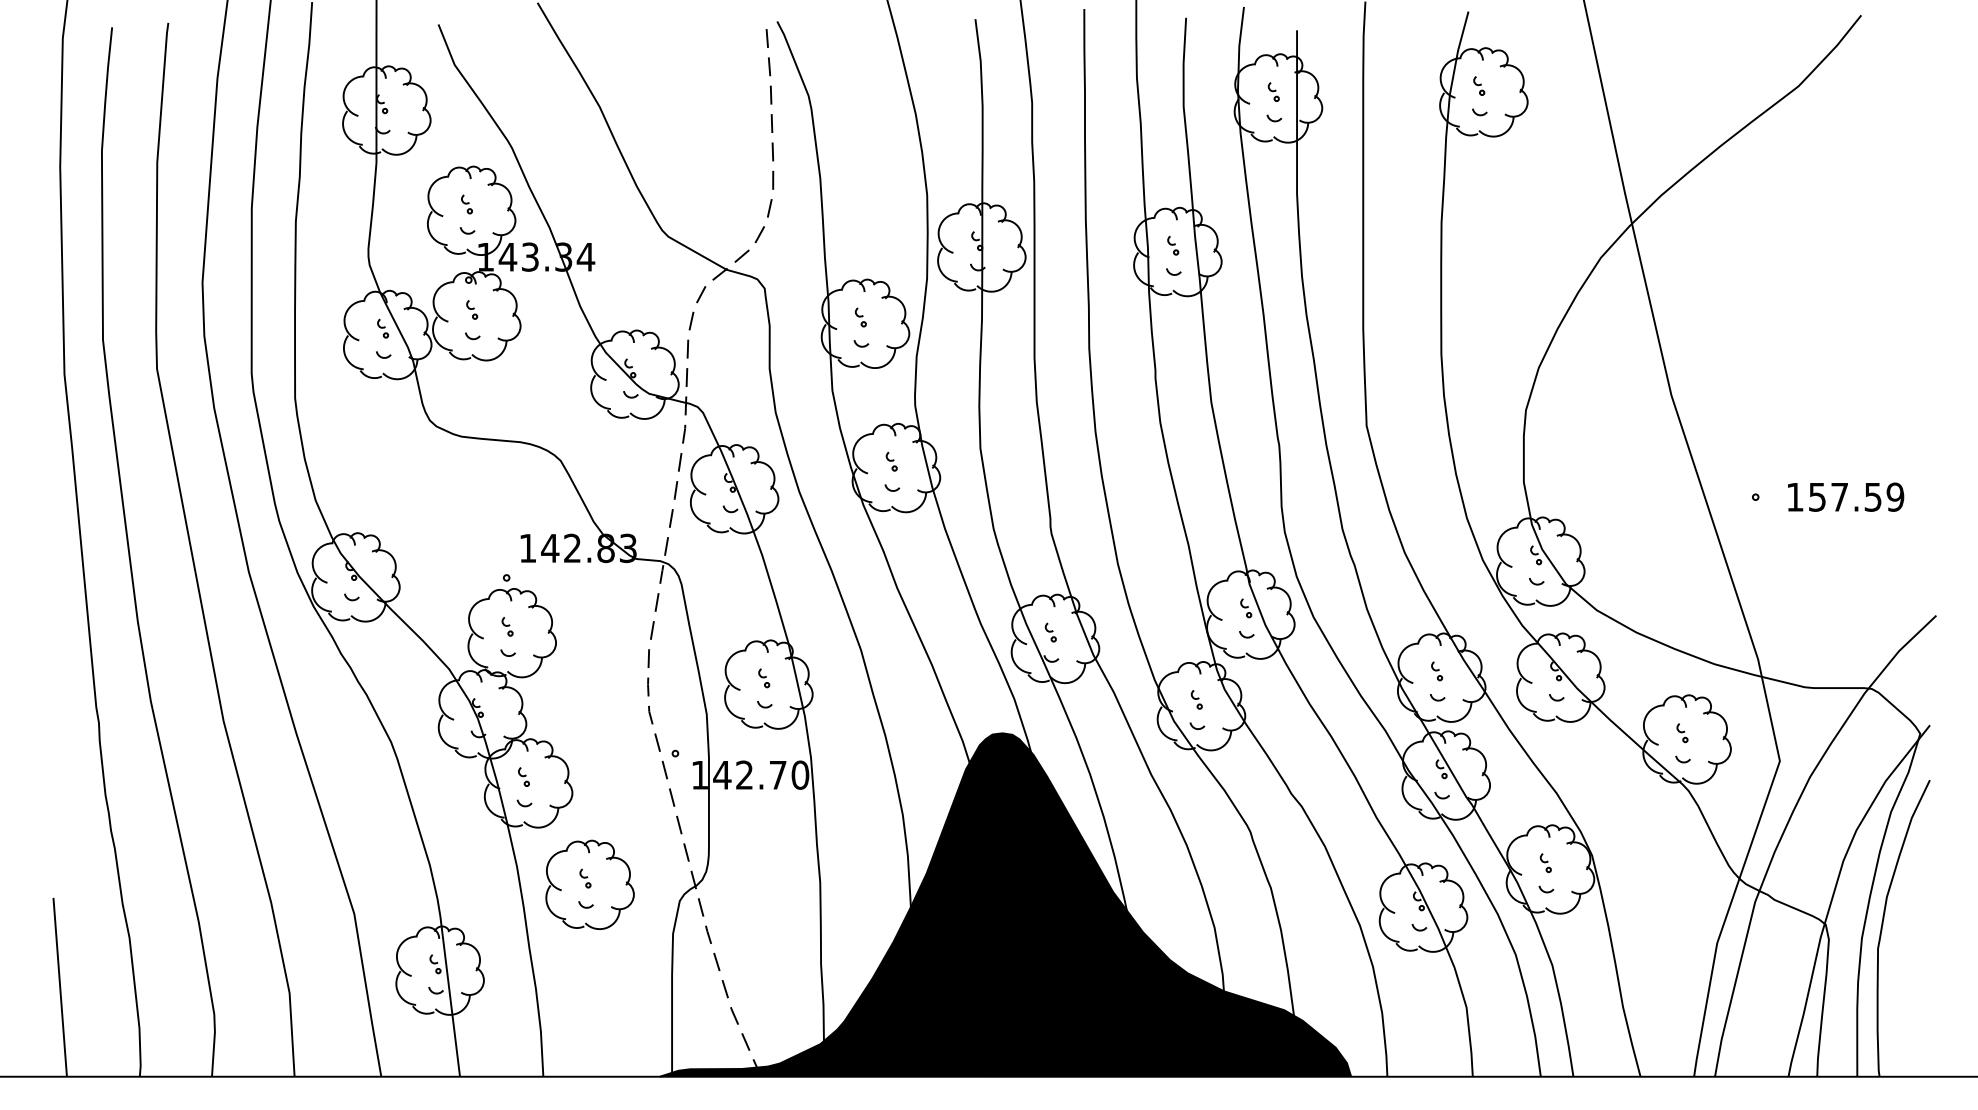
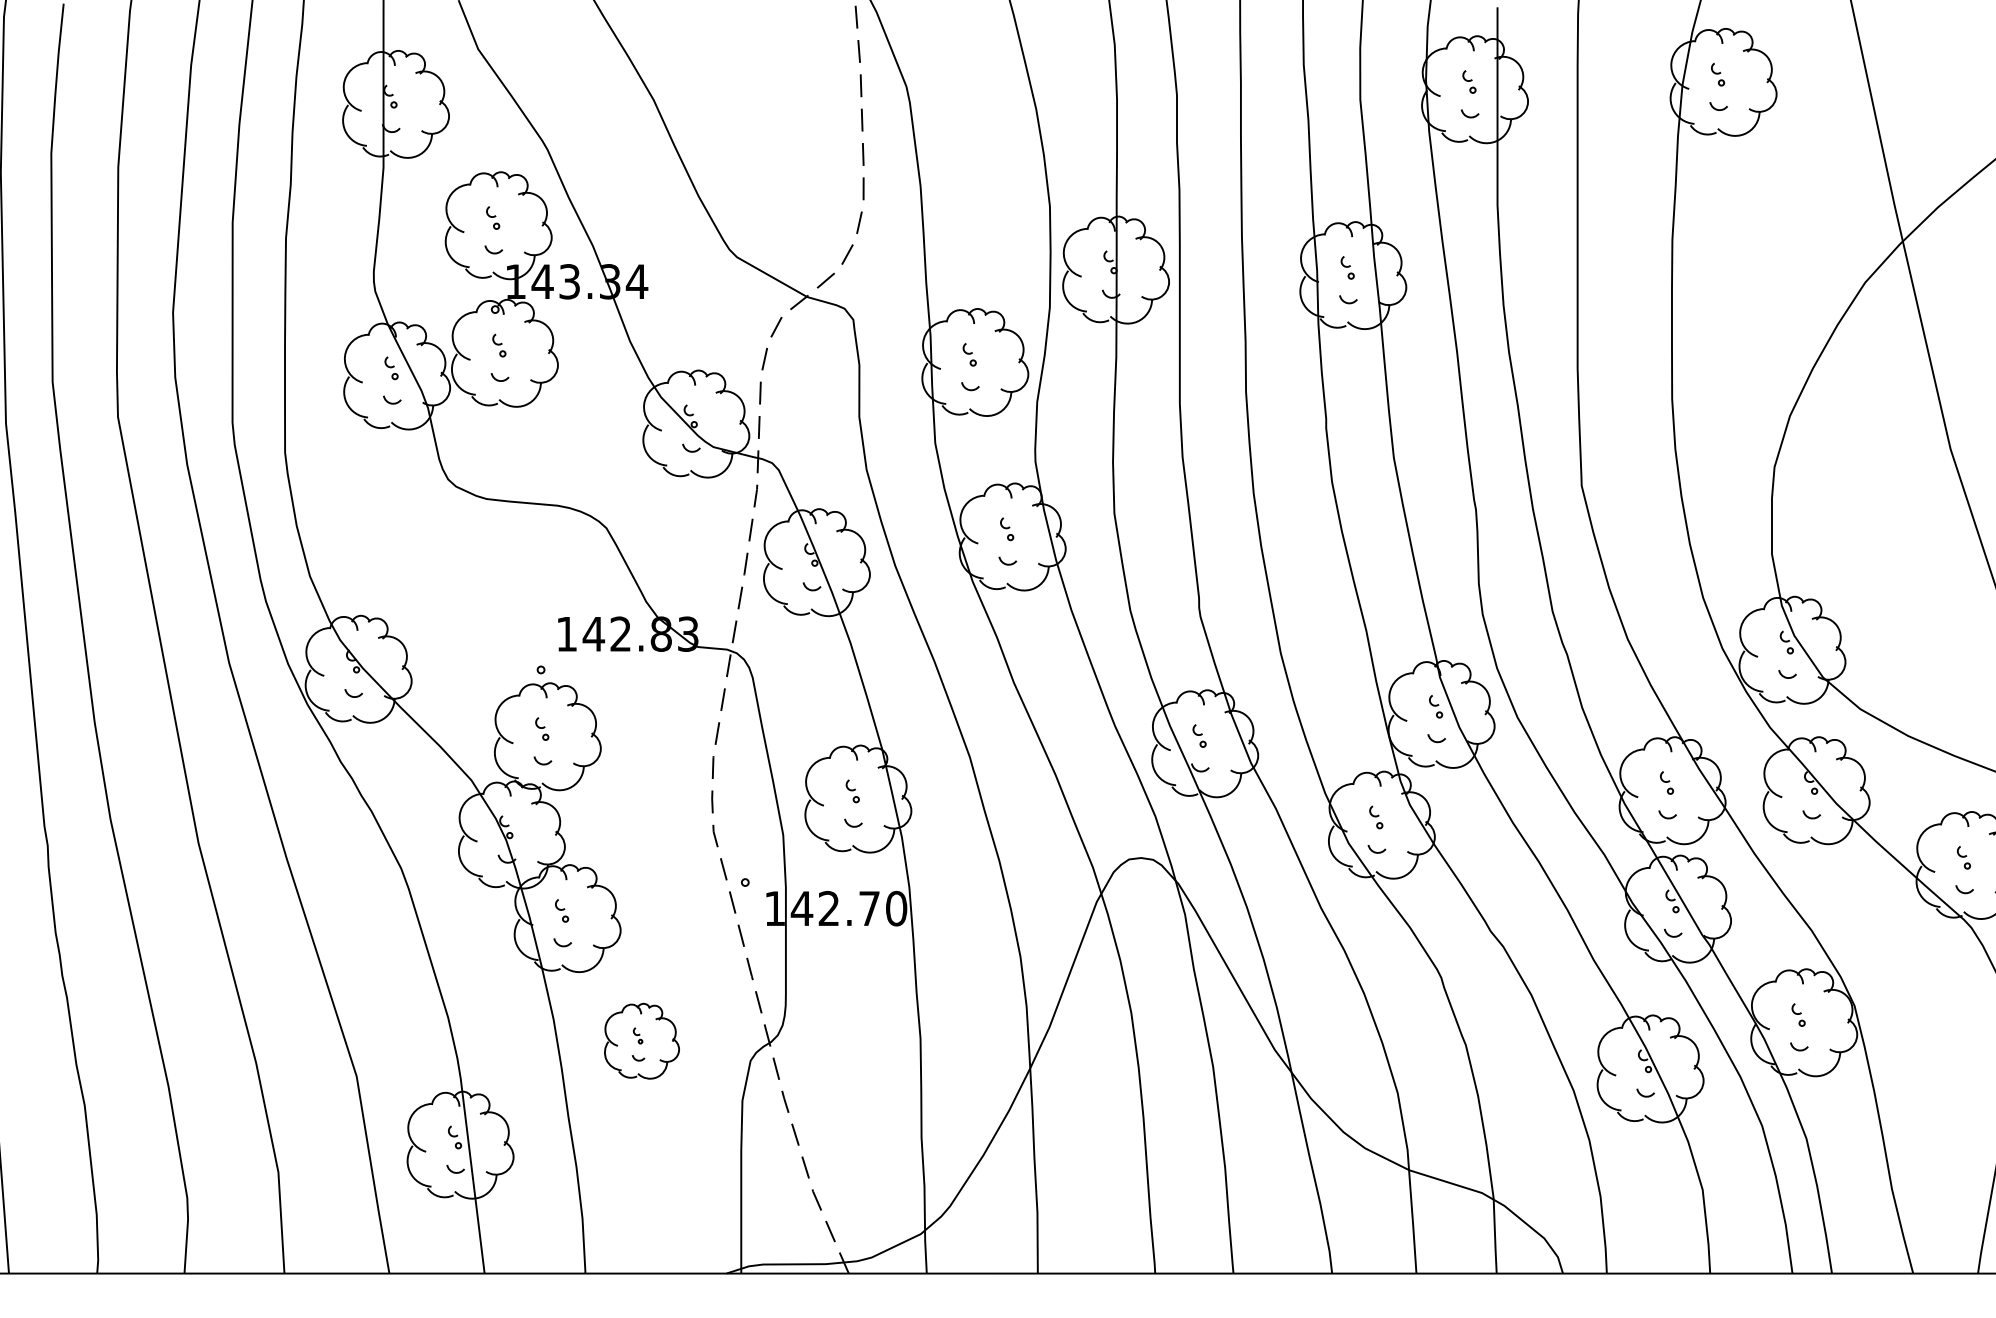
part: (589, 884) -> (641, 1040), size x0.7
fill: (1005, 904) -> (1144, 1065), removed

